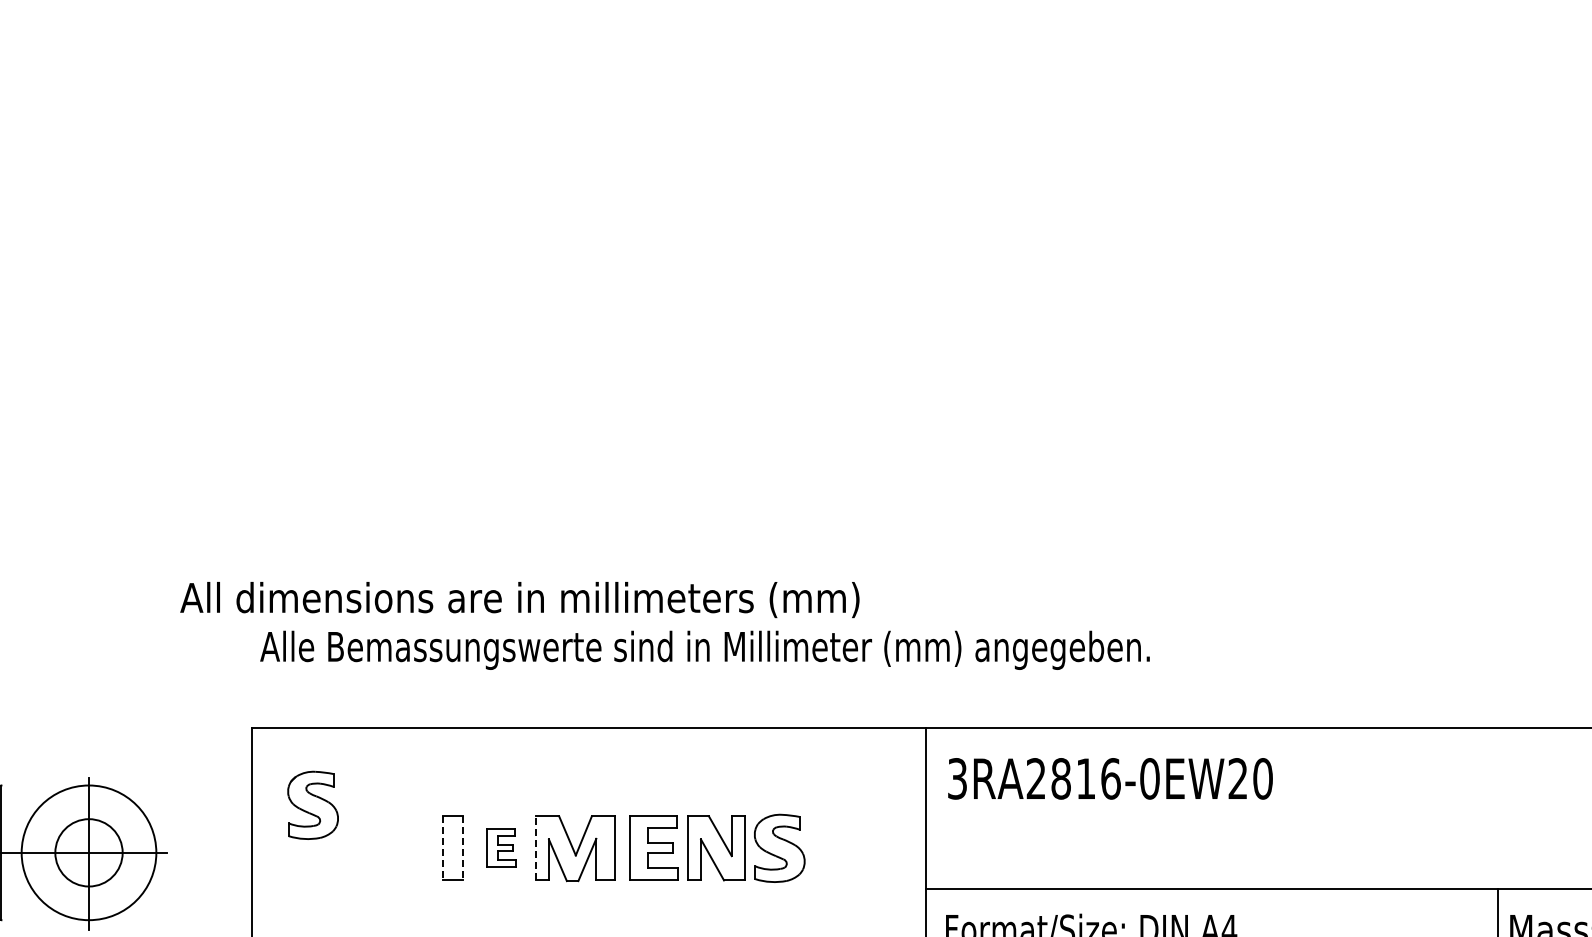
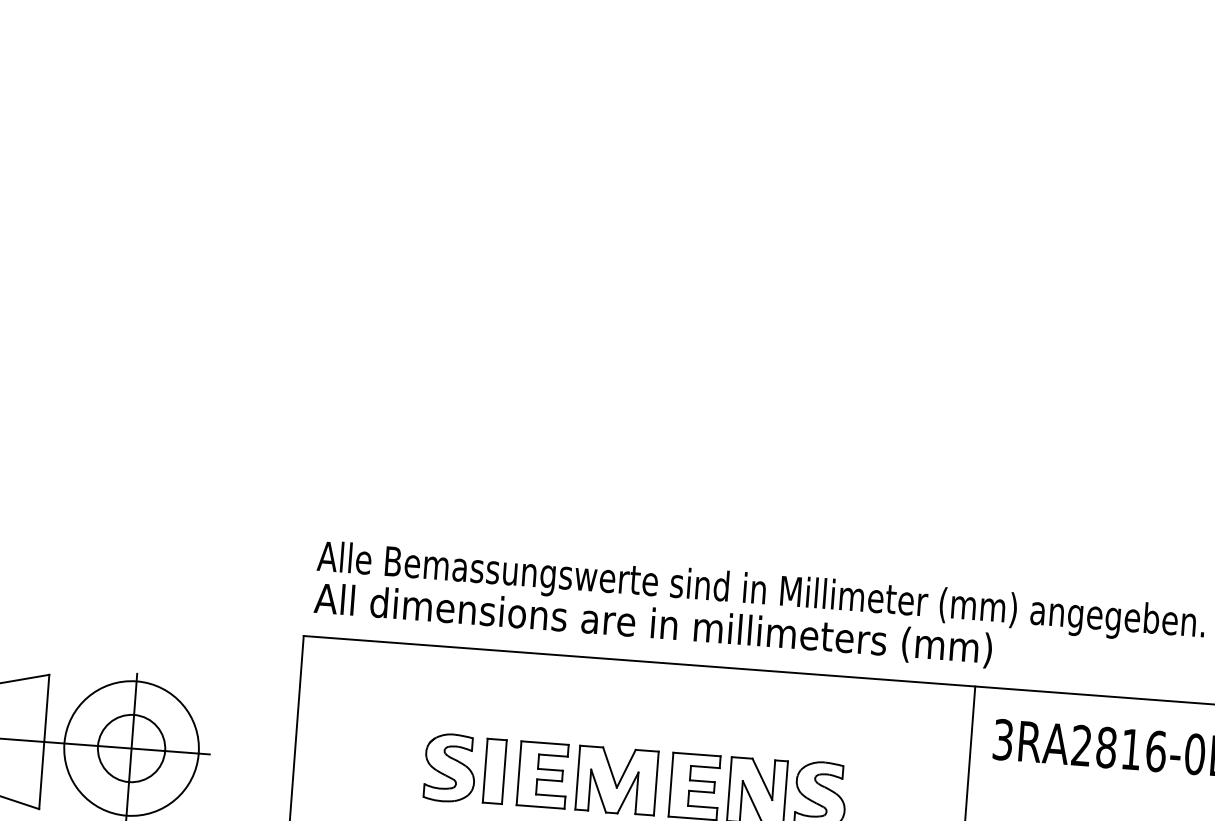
text: (519, 600) -> (652, 625), moved
part: (312, 804) -> (449, 767), moved
part: (500, 847) -> (542, 774), size x1.67
line: (536, 847) -> (578, 776), dashed -> solid
line: (443, 848) -> (485, 770), dashed -> solid
line: (462, 848) -> (504, 772), dashed -> solid

